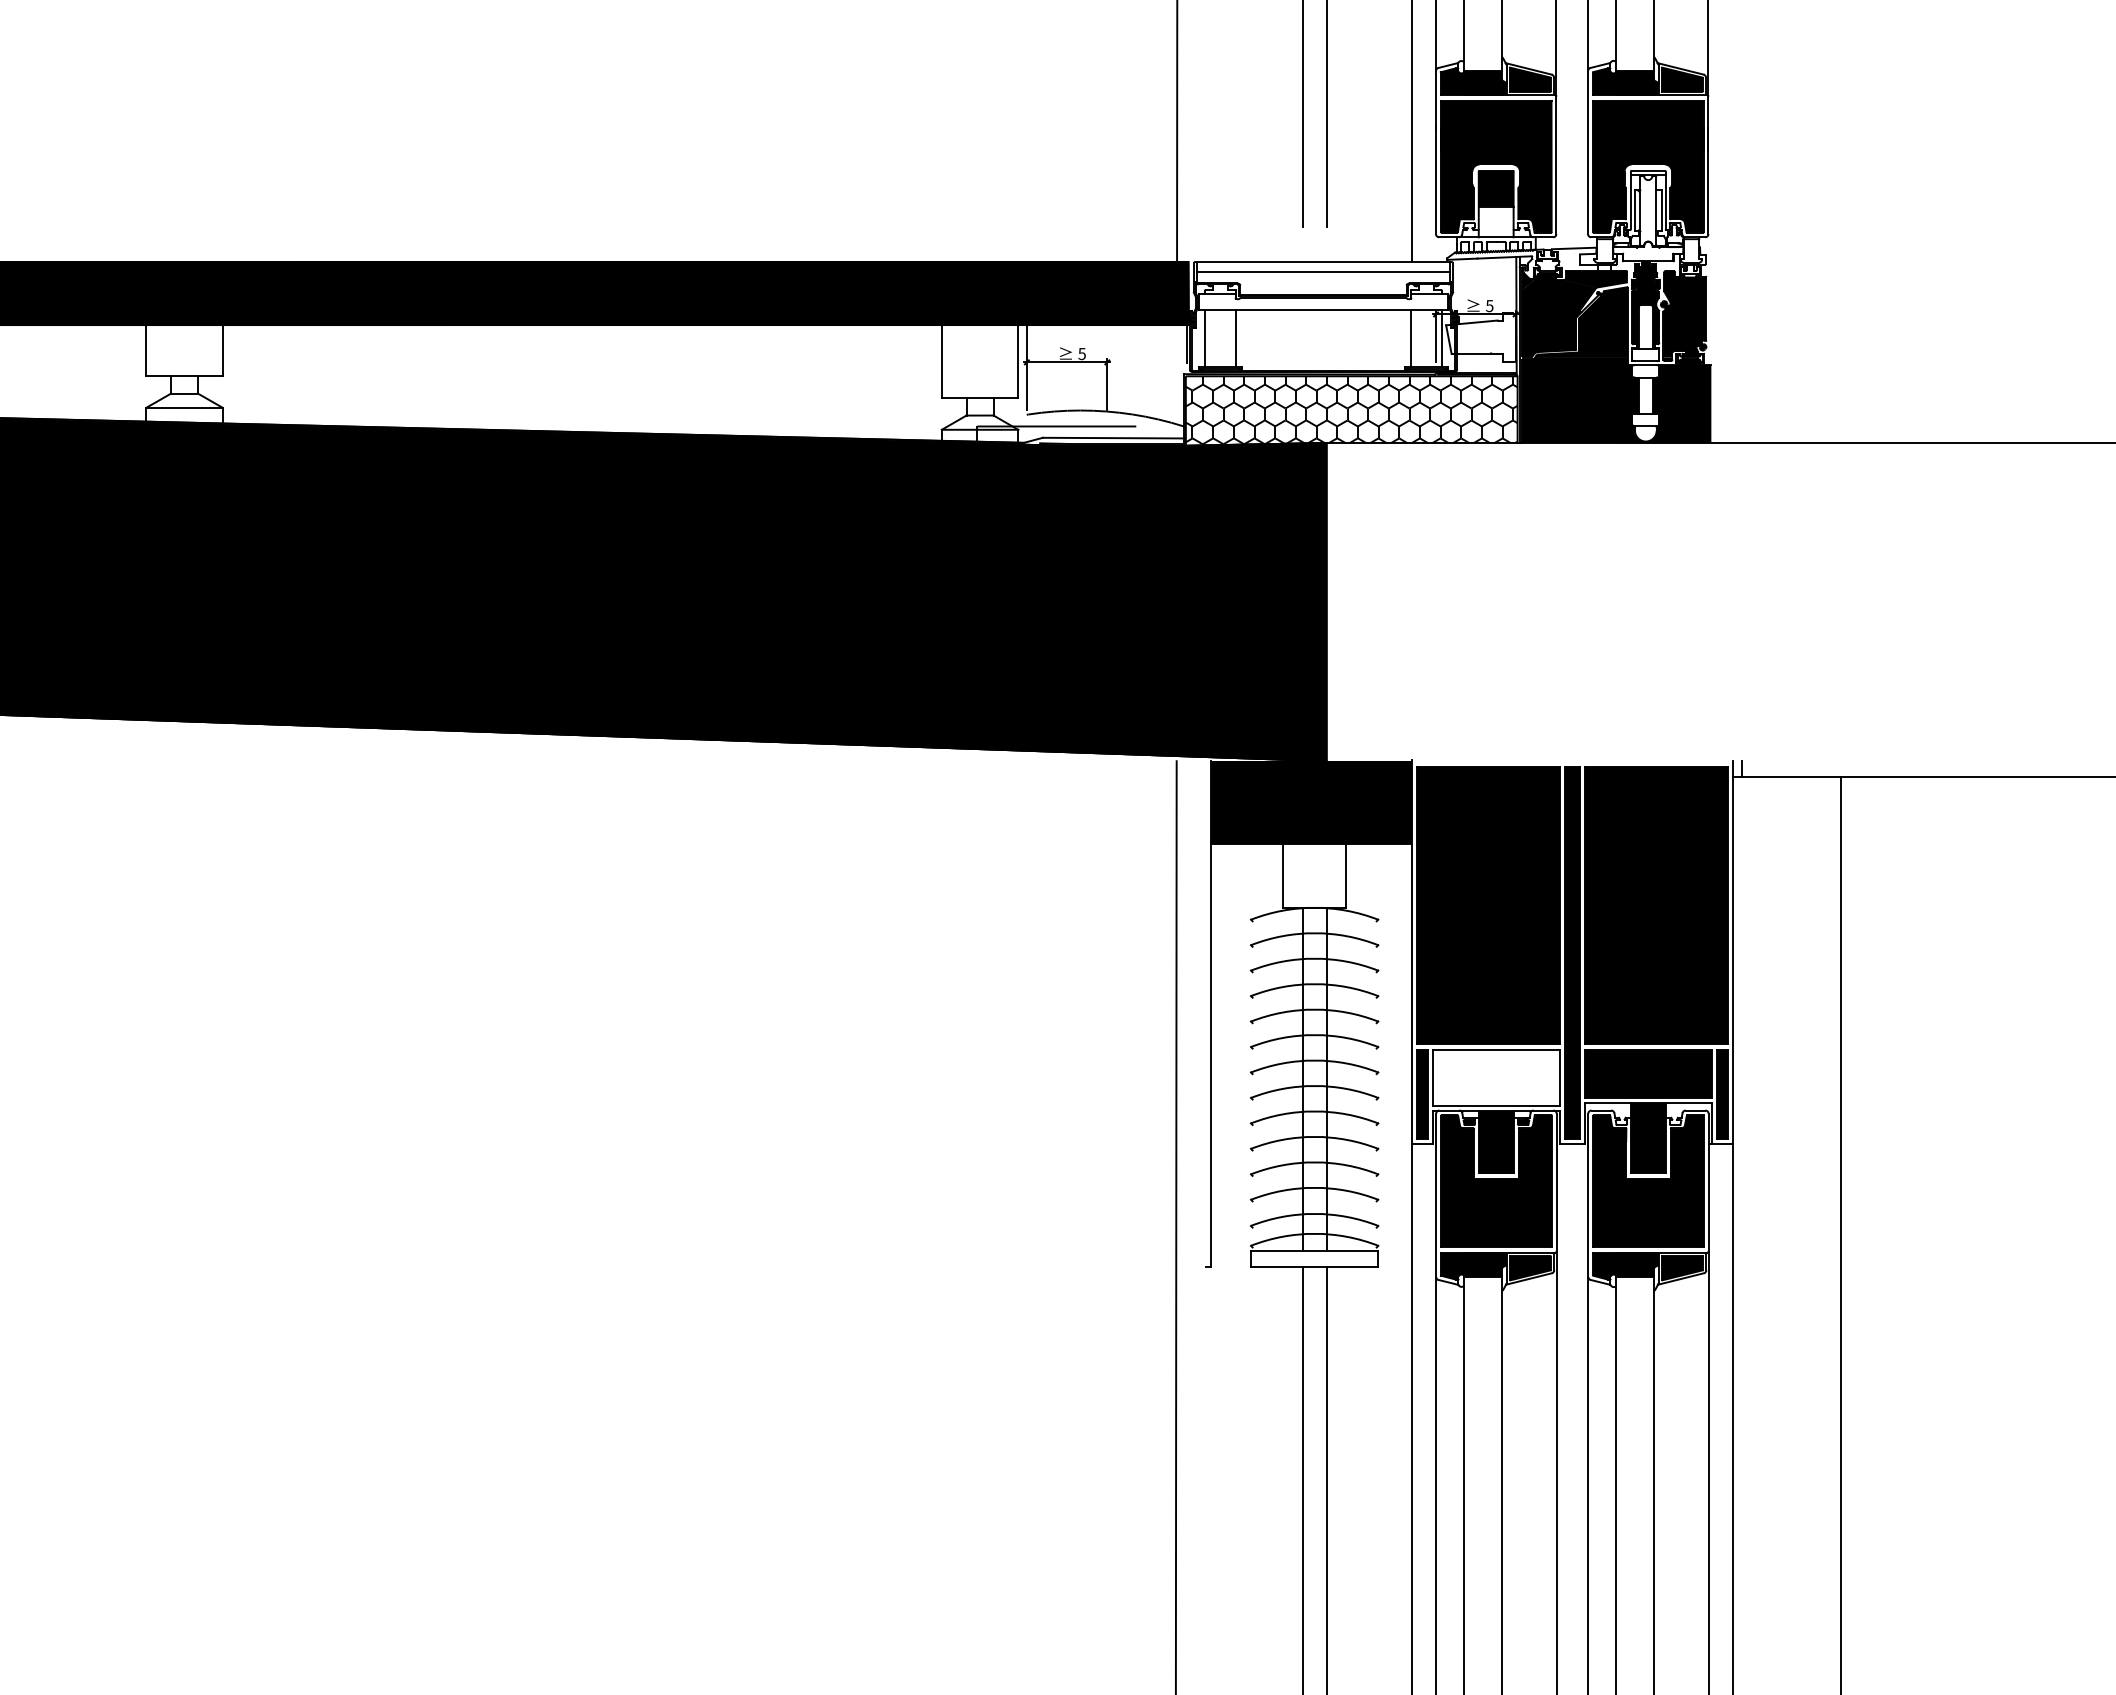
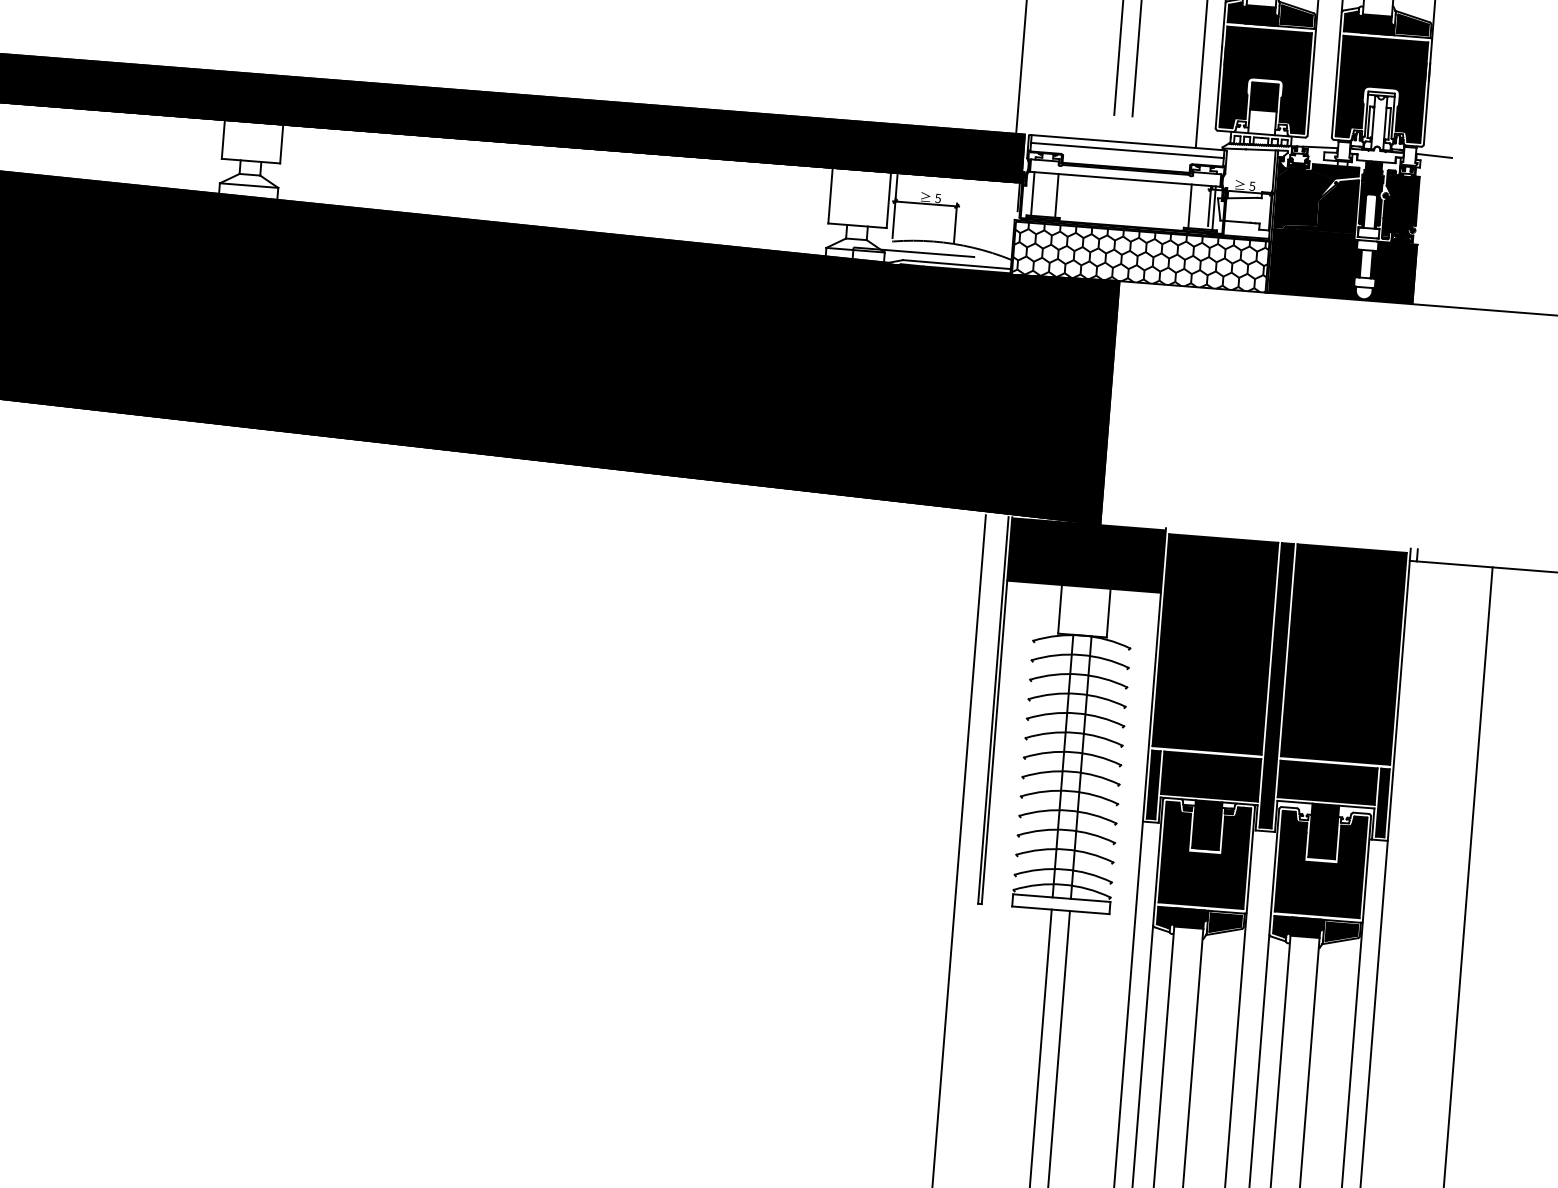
line: (1723, 247) -> (1434, 155), added
line: (1206, 1014) -> (993, 710), added
fill: (1496, 1077) -> (1211, 776), added

